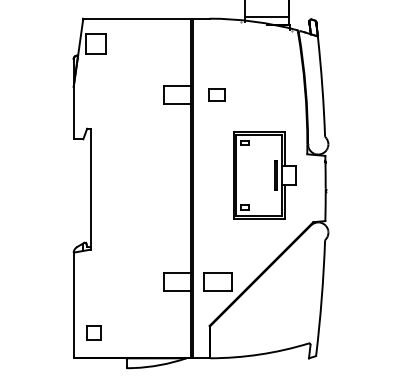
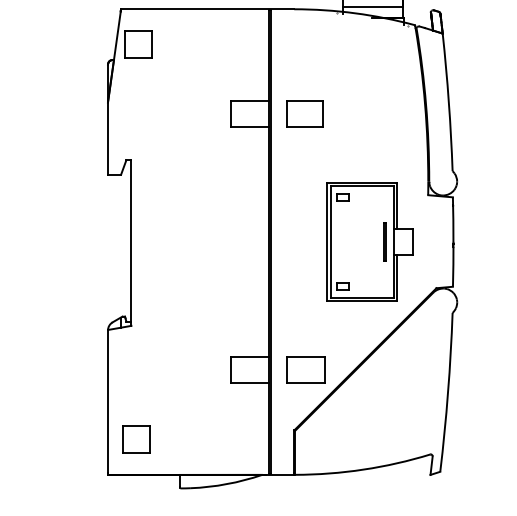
part: (217, 94) -> (305, 113), size x1.67
part: (264, 175) -> (369, 242), moved
part: (93, 332) -> (135, 439), size x1.43

